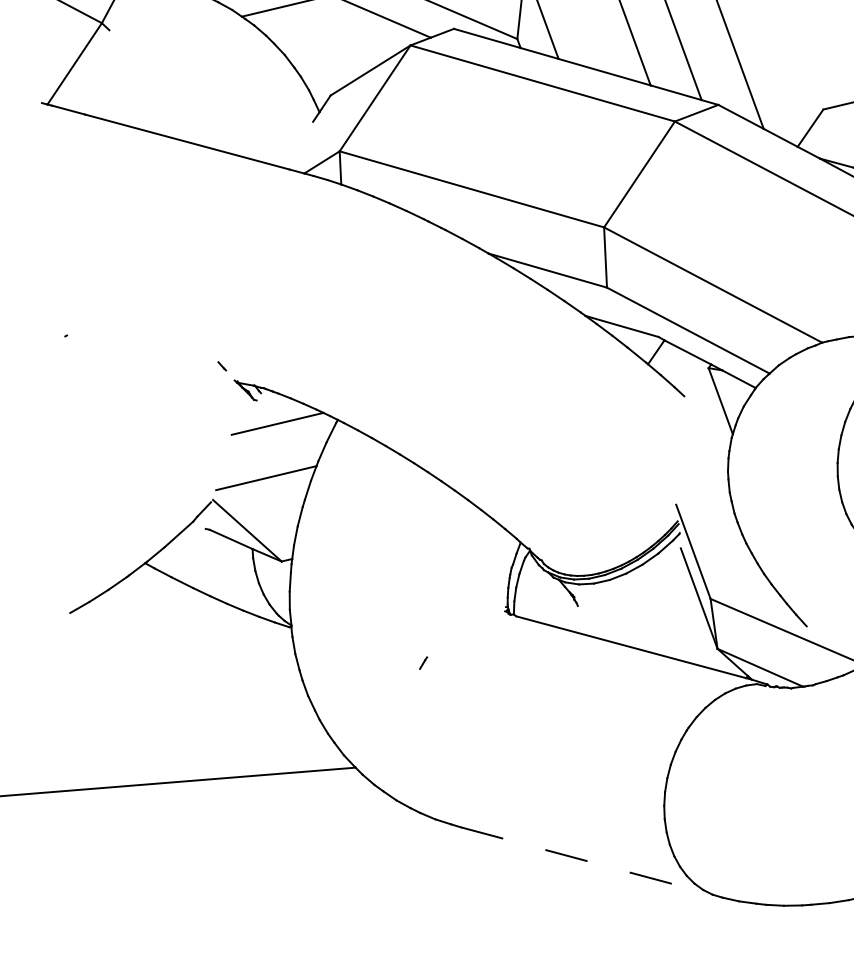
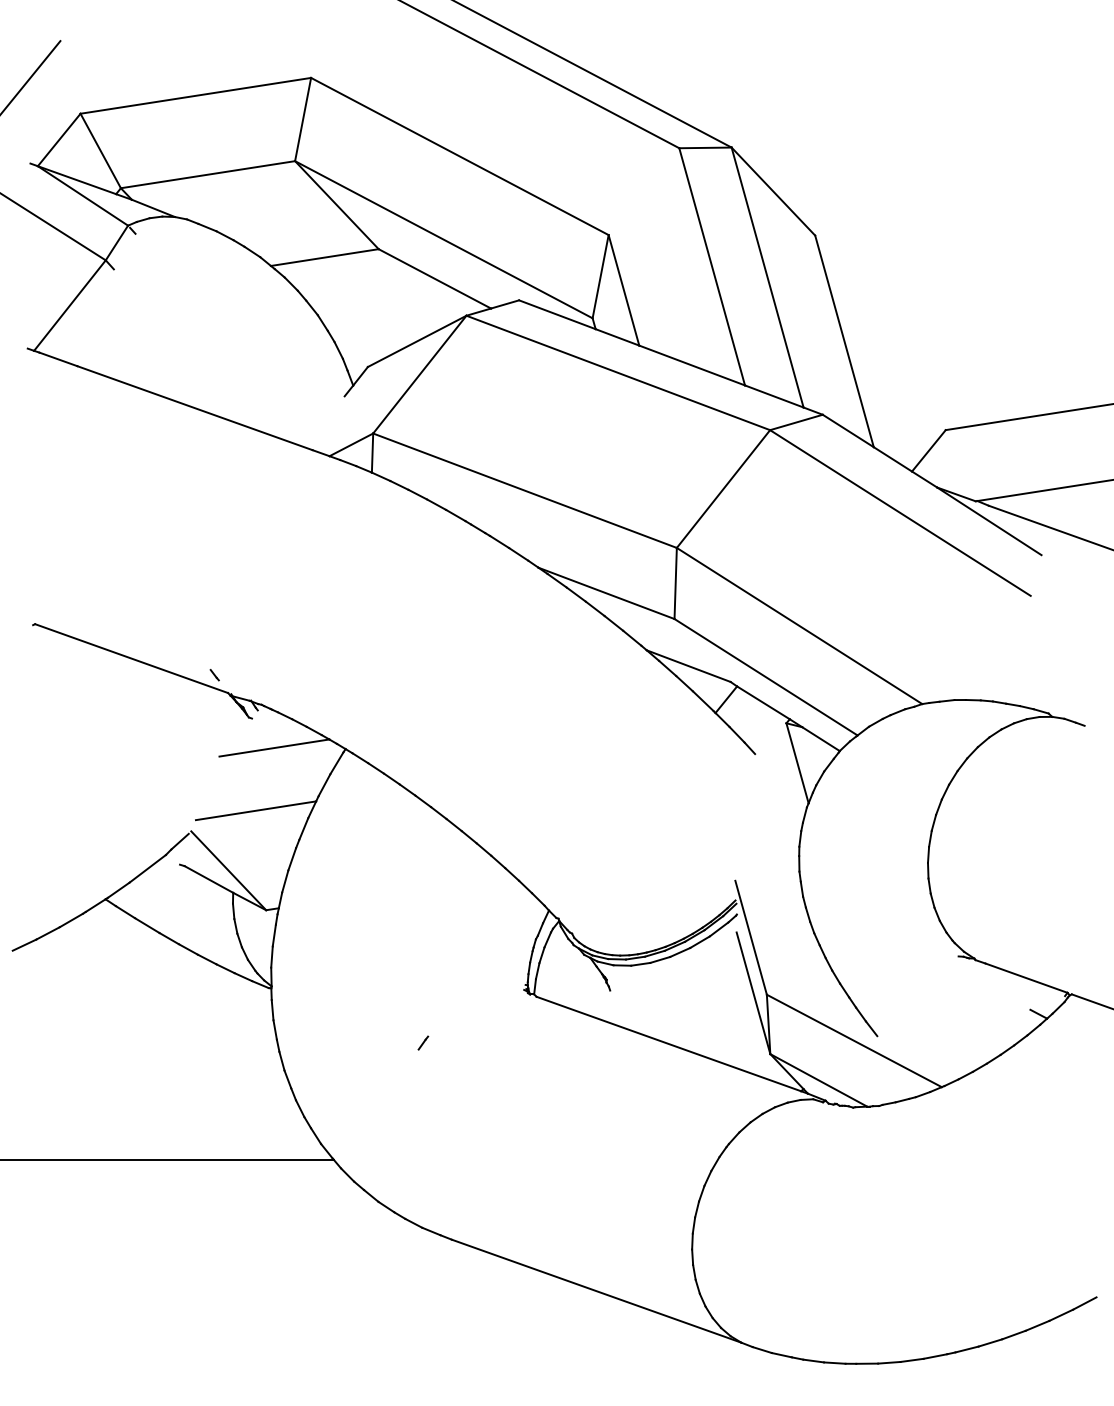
line: (150, 357) -> (131, 658), added
line: (586, 861) -> (596, 1291), dashed -> solid

